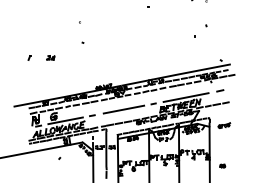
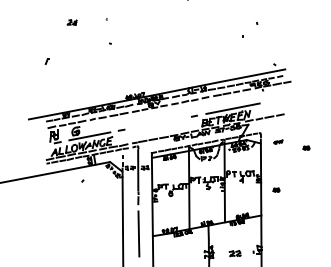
part: (50, 57) -> (71, 22), moved
line: (220, 90) -> (273, 100), removed
line: (124, 109) -> (159, 122), removed
part: (224, 125) -> (278, 141), size x0.6
part: (247, 130) -> (306, 147), added

